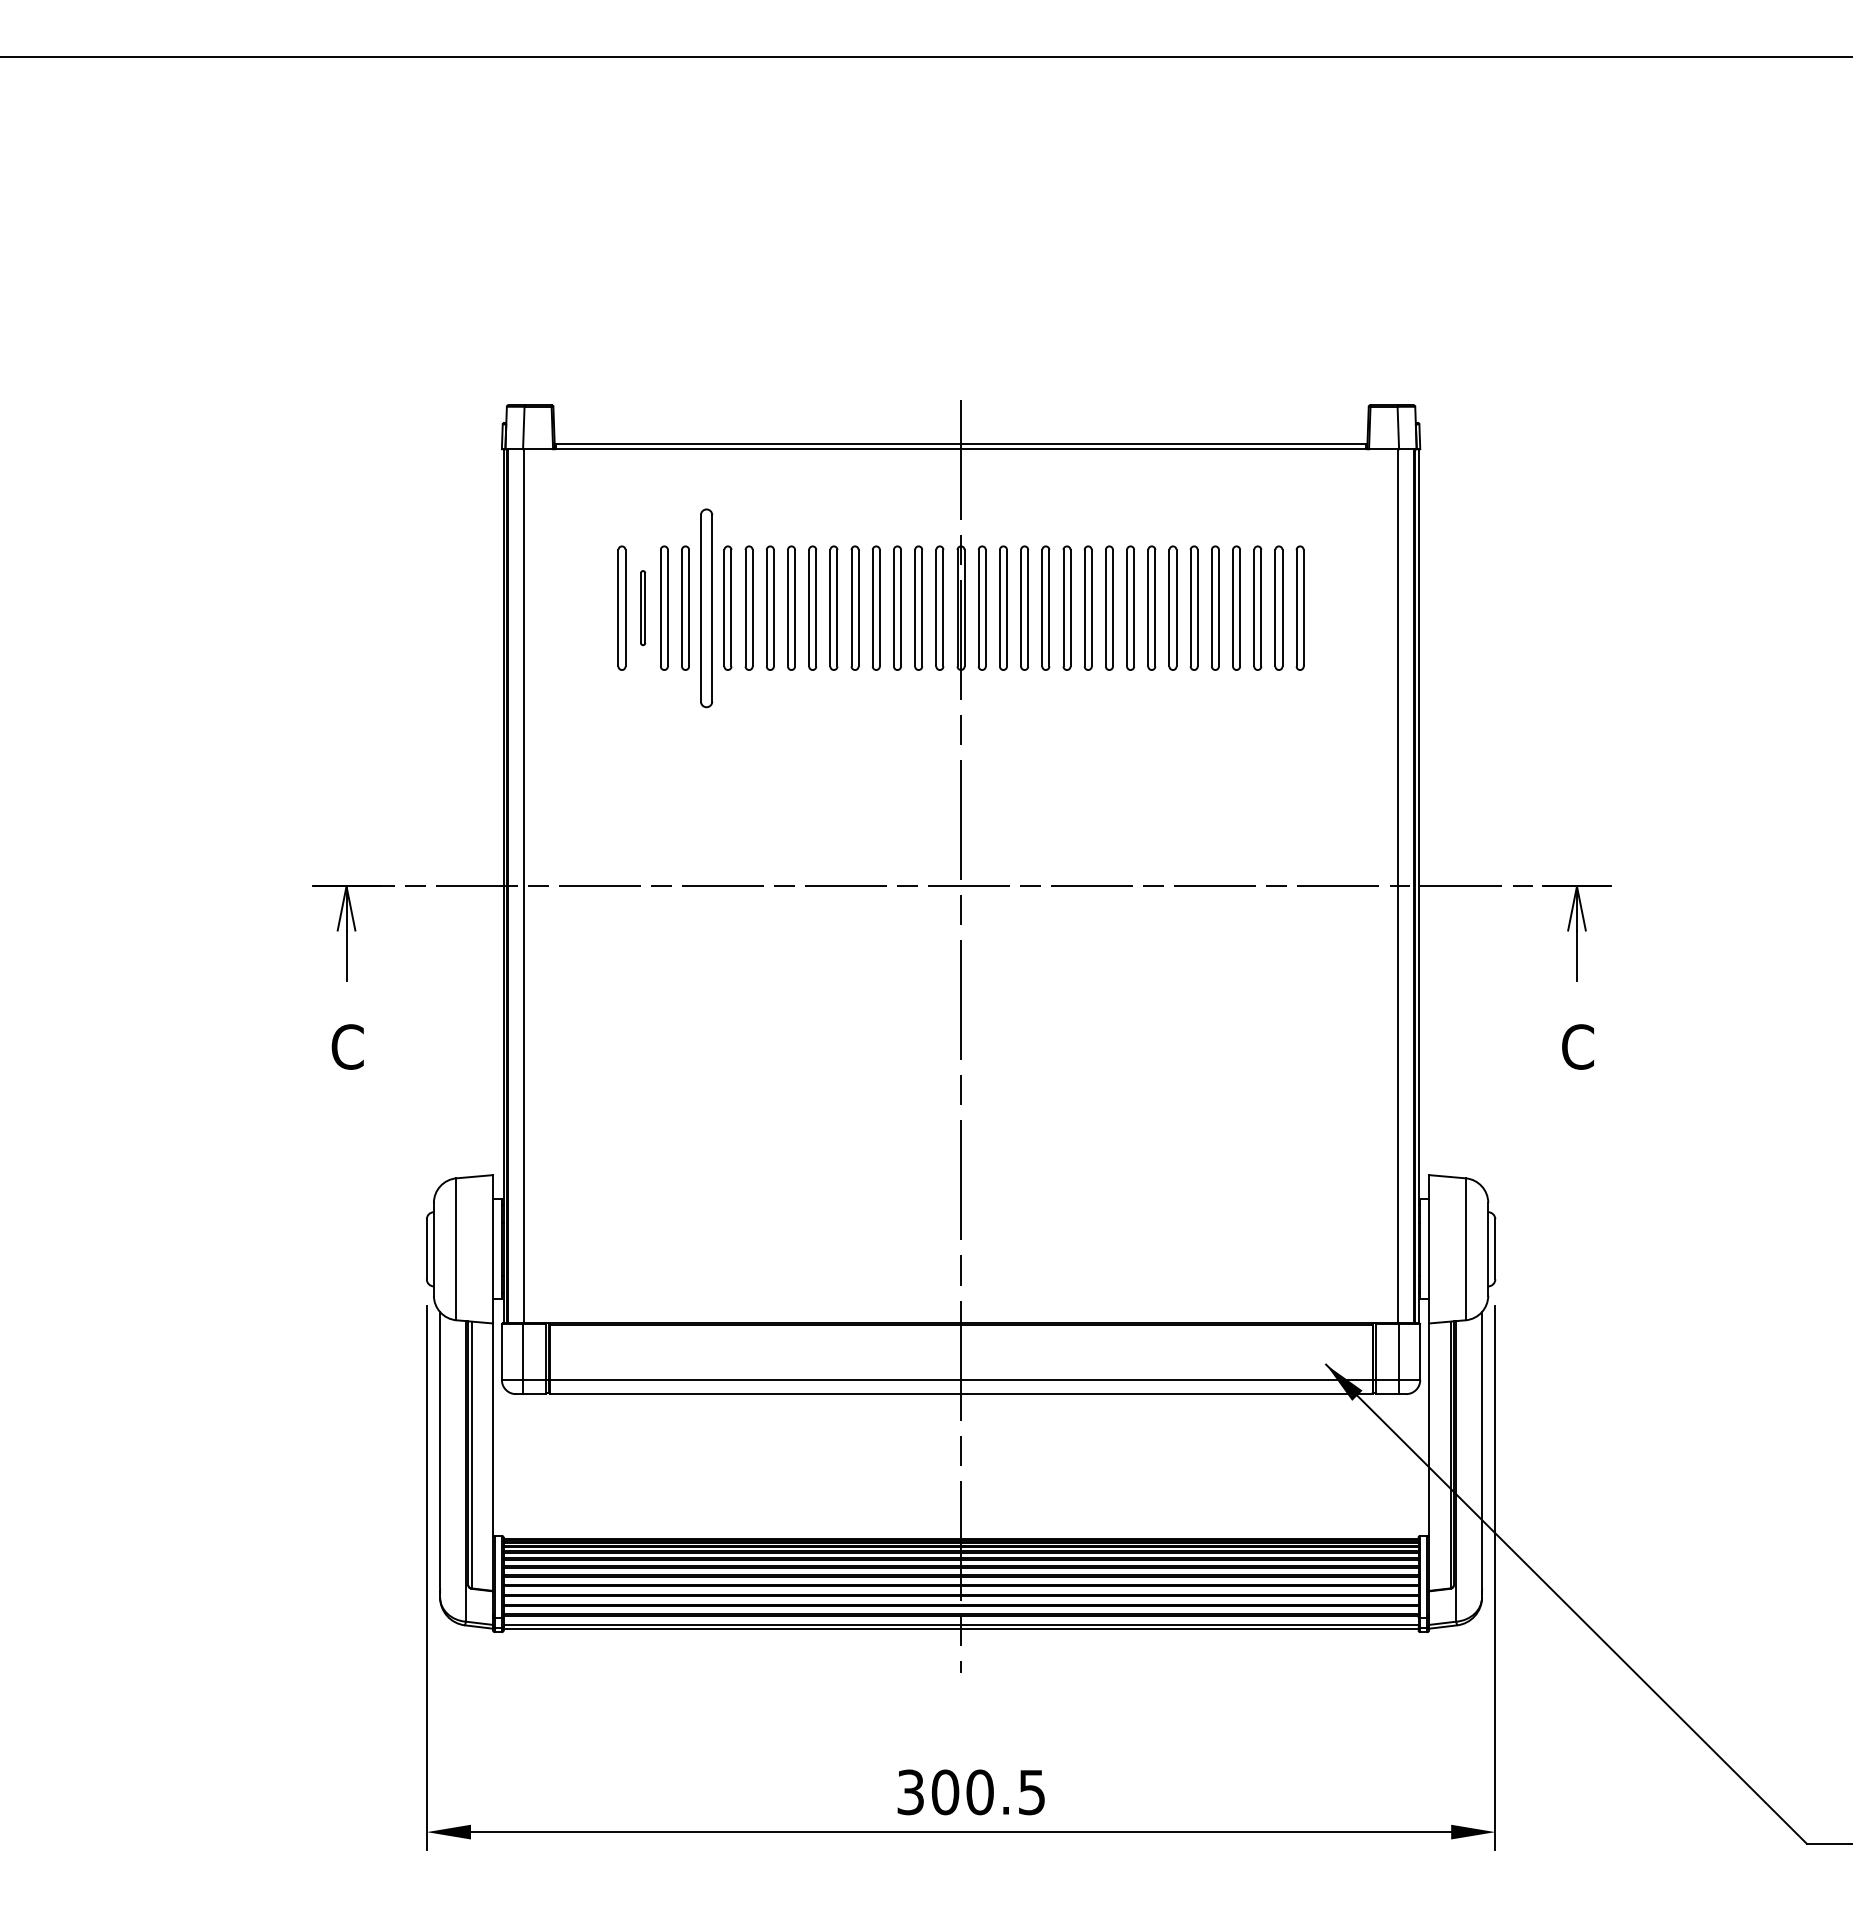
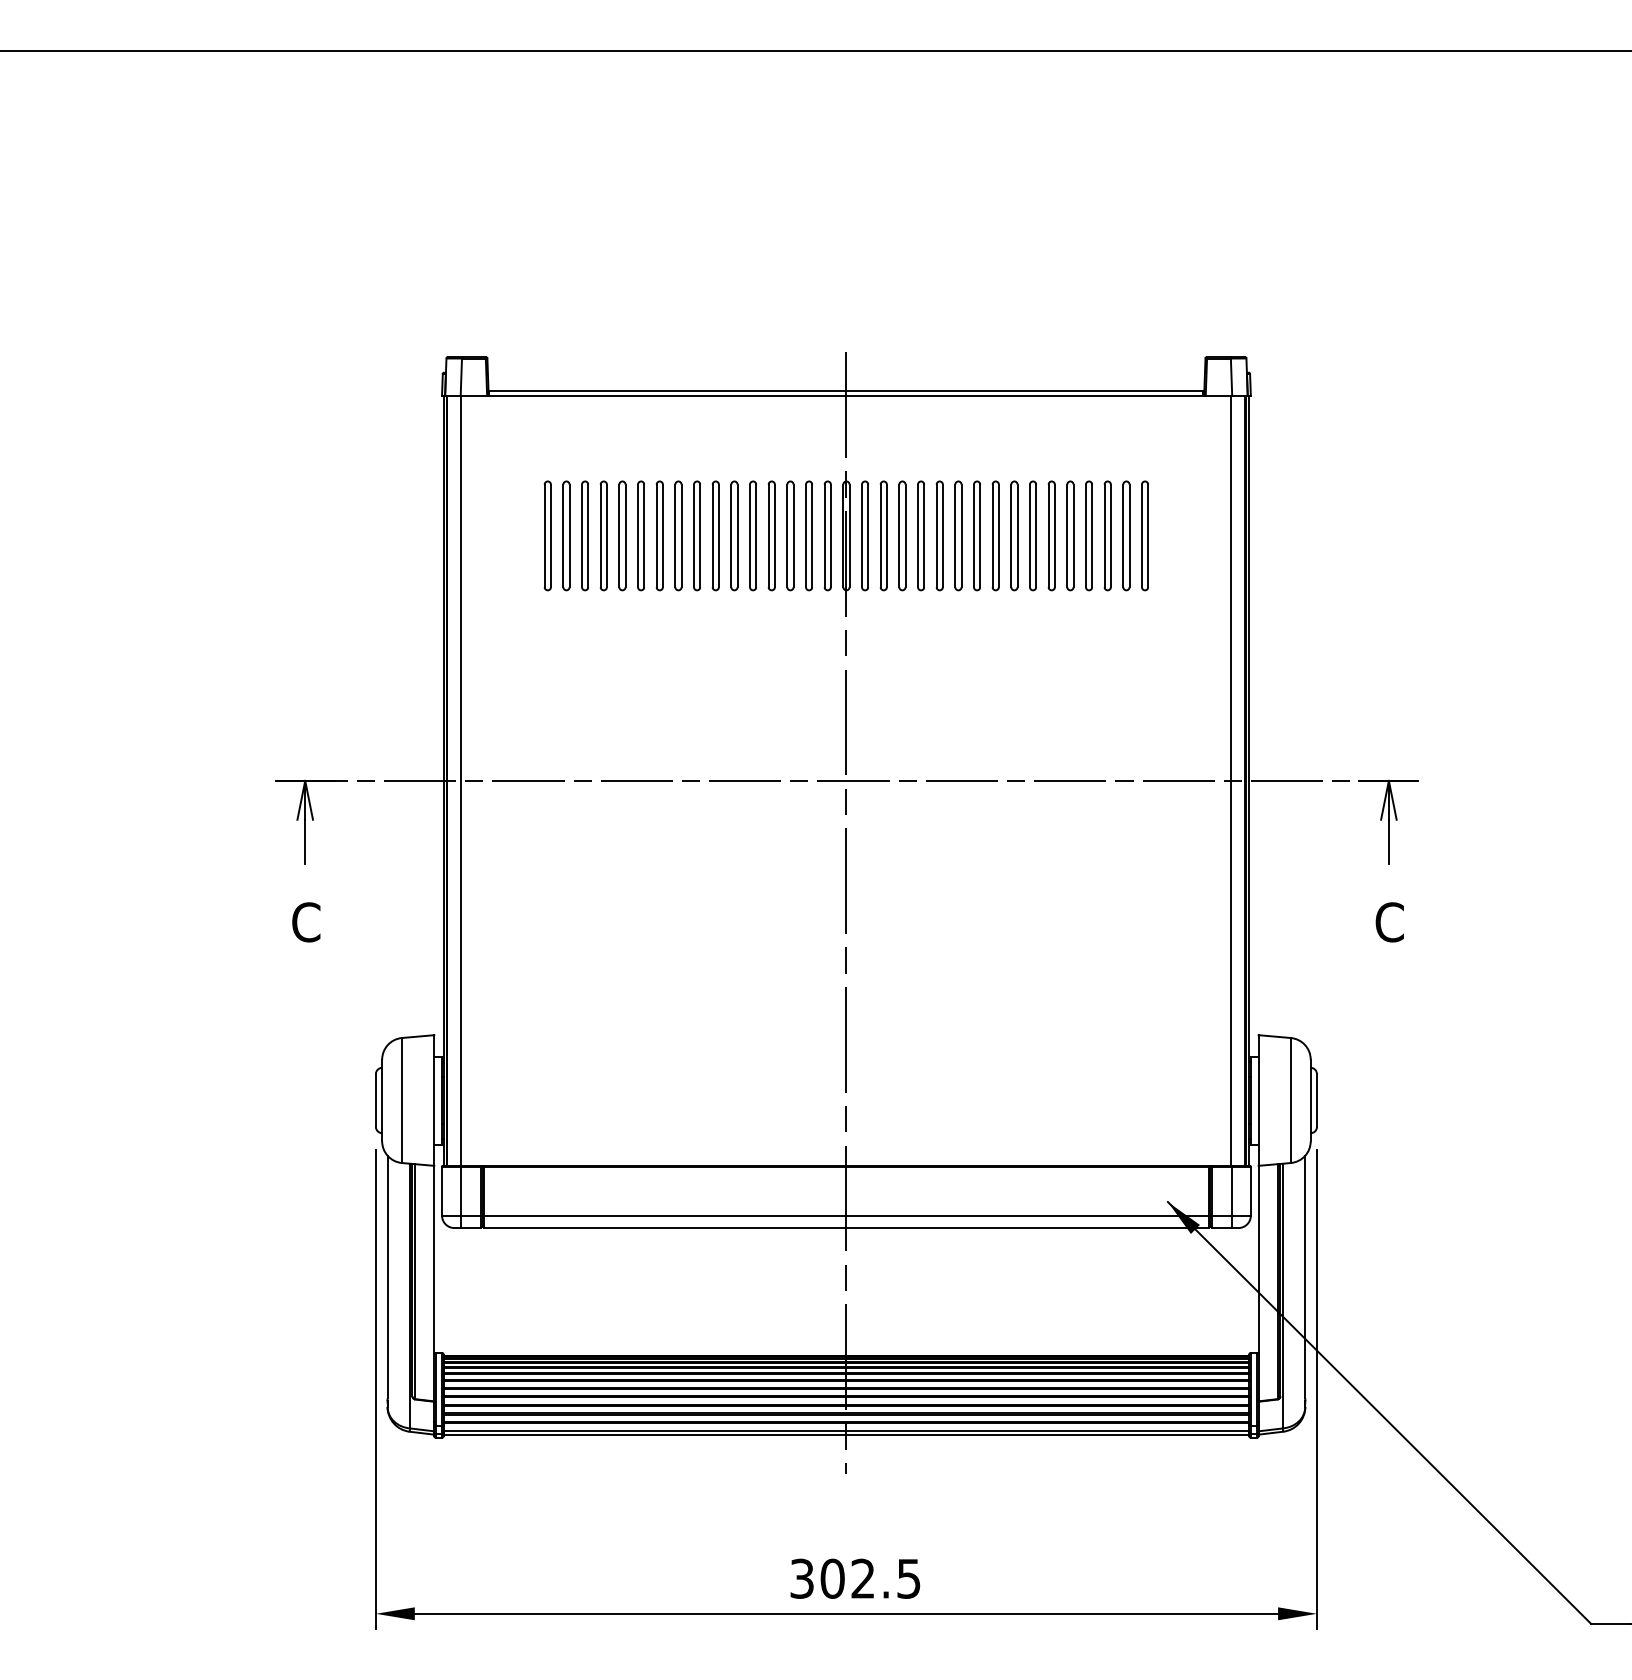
part: (642, 607) -> (565, 535), size x1.67
part: (706, 607) -> (622, 535), size x0.62
text: (979, 1792) -> (862, 1578), 300.5 -> 302.5

